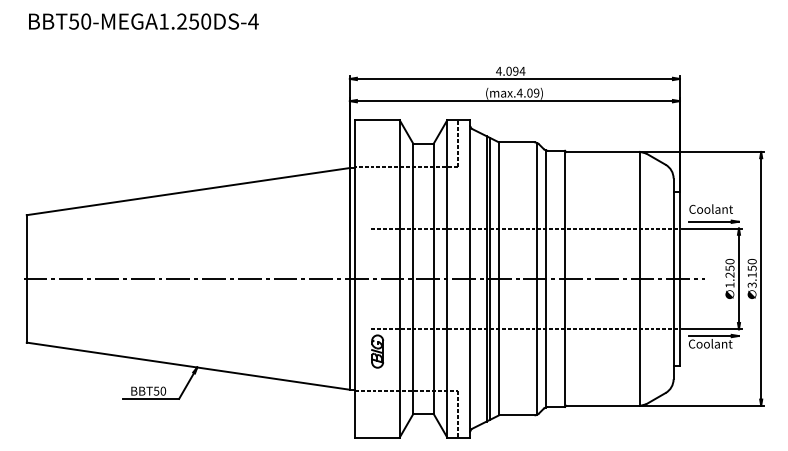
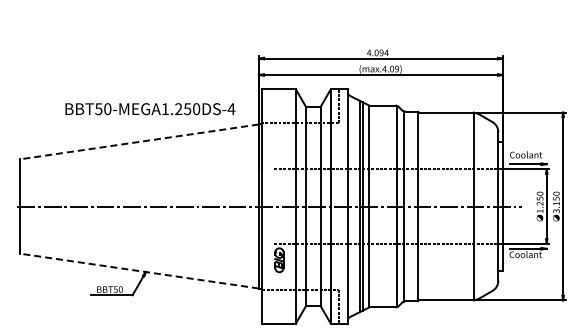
text: (143, 22) -> (150, 109), moved
line: (188, 191) -> (139, 141), solid -> dashed
line: (188, 366) -> (139, 271), solid -> dashed

